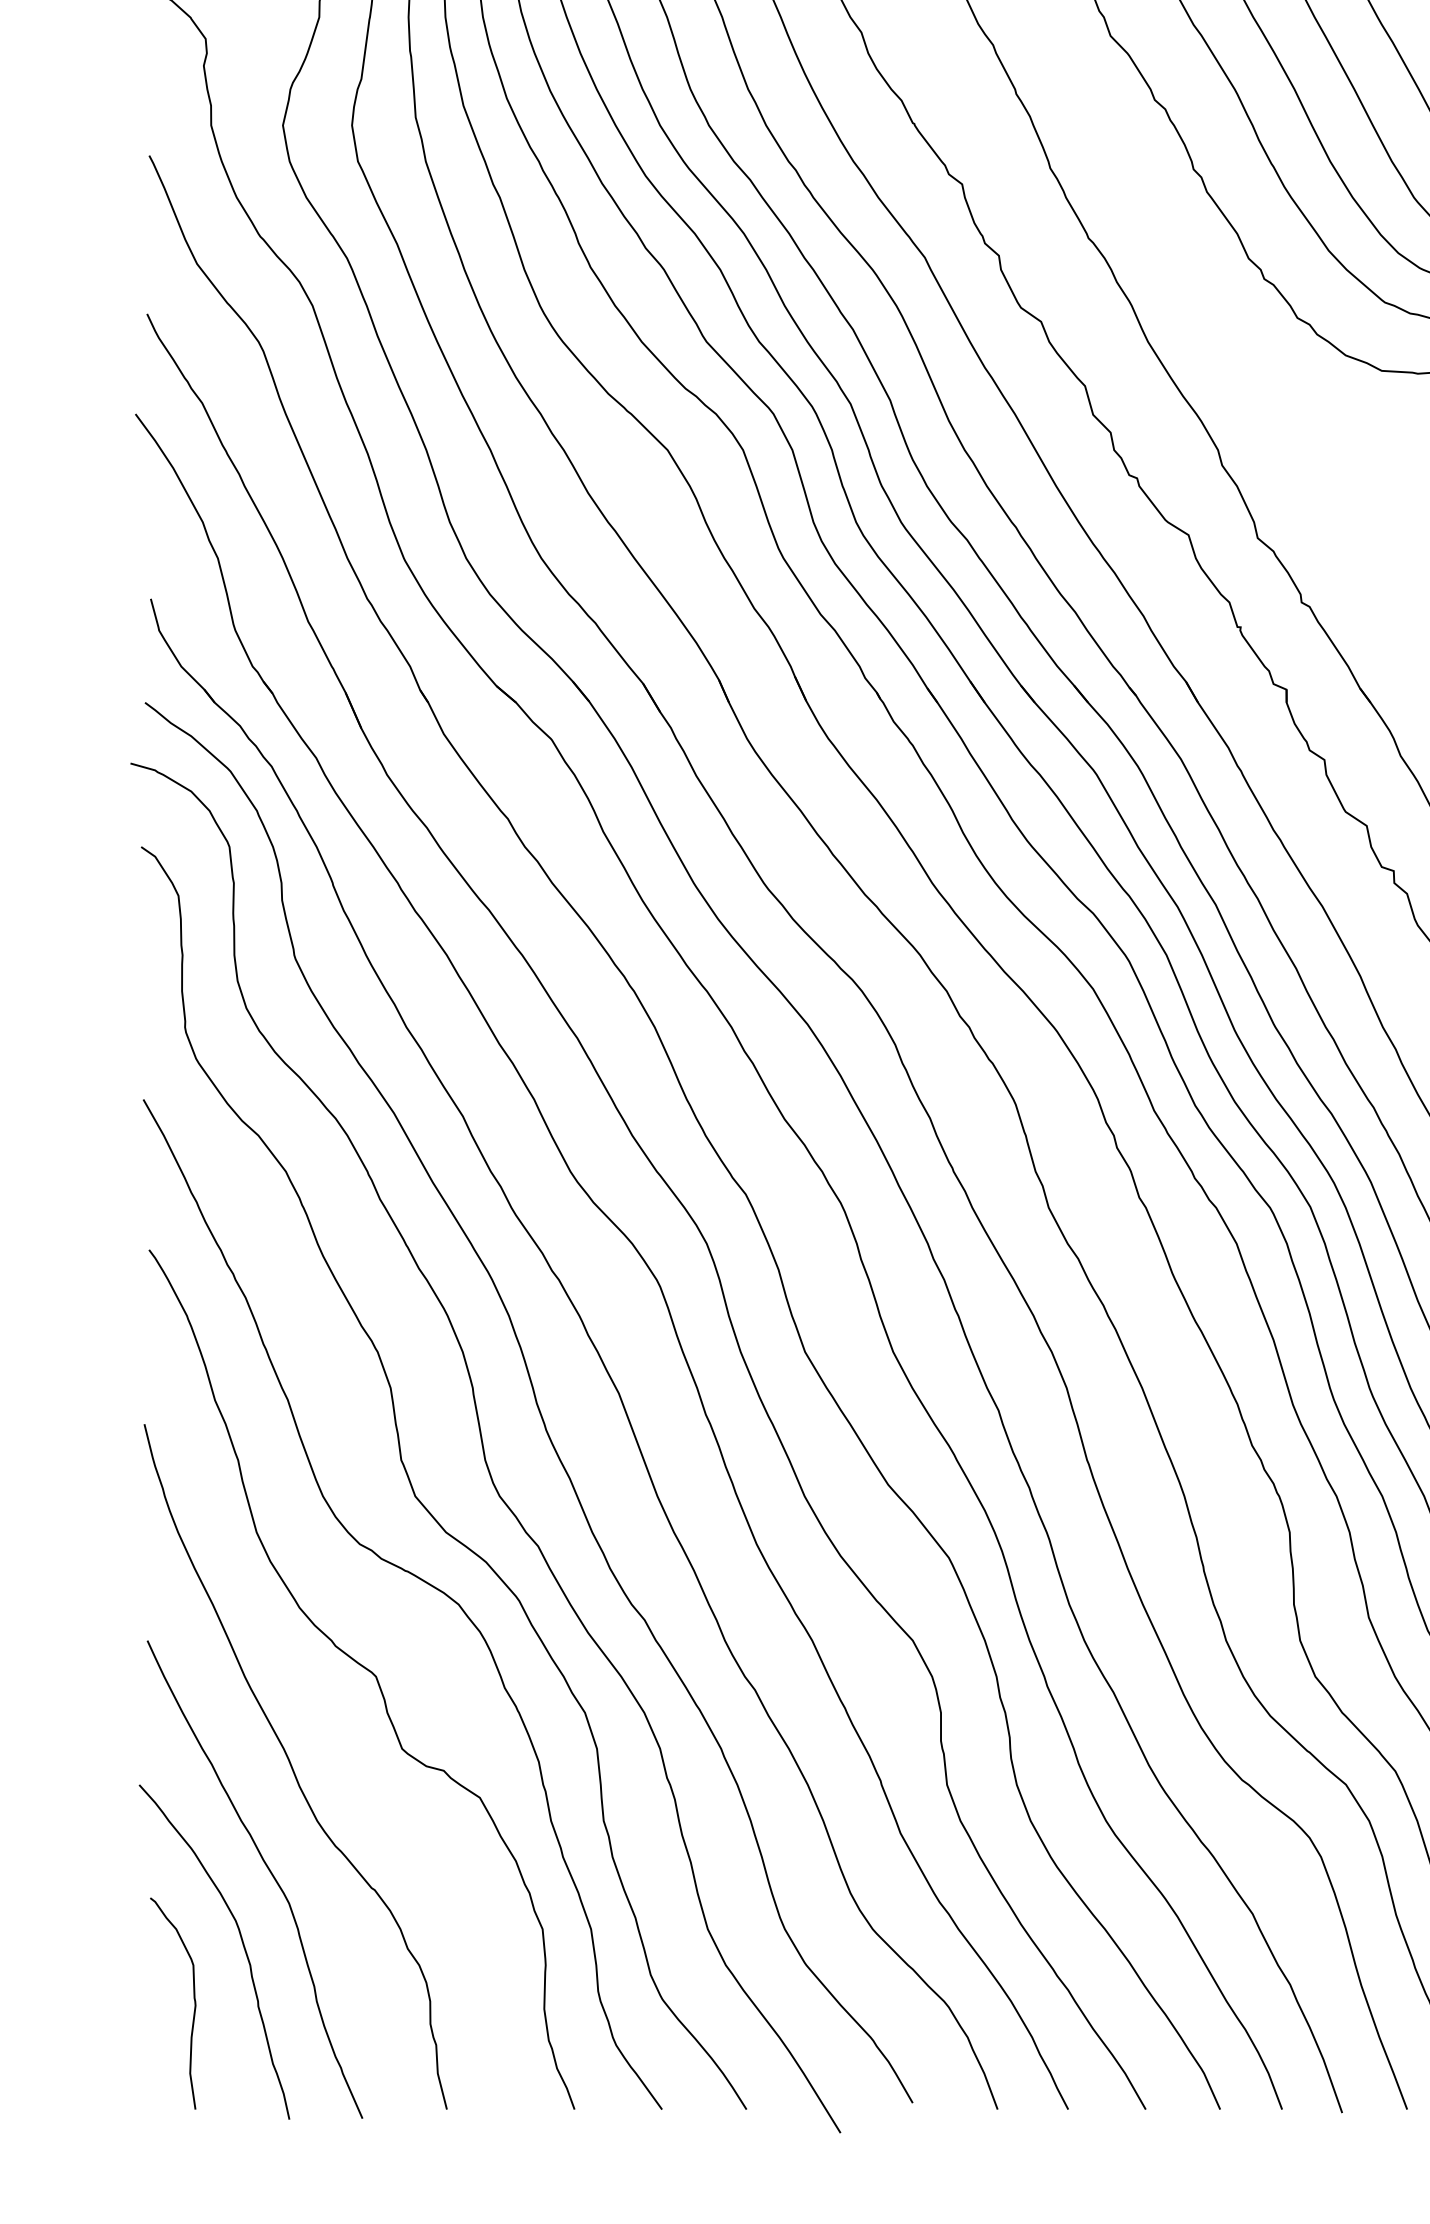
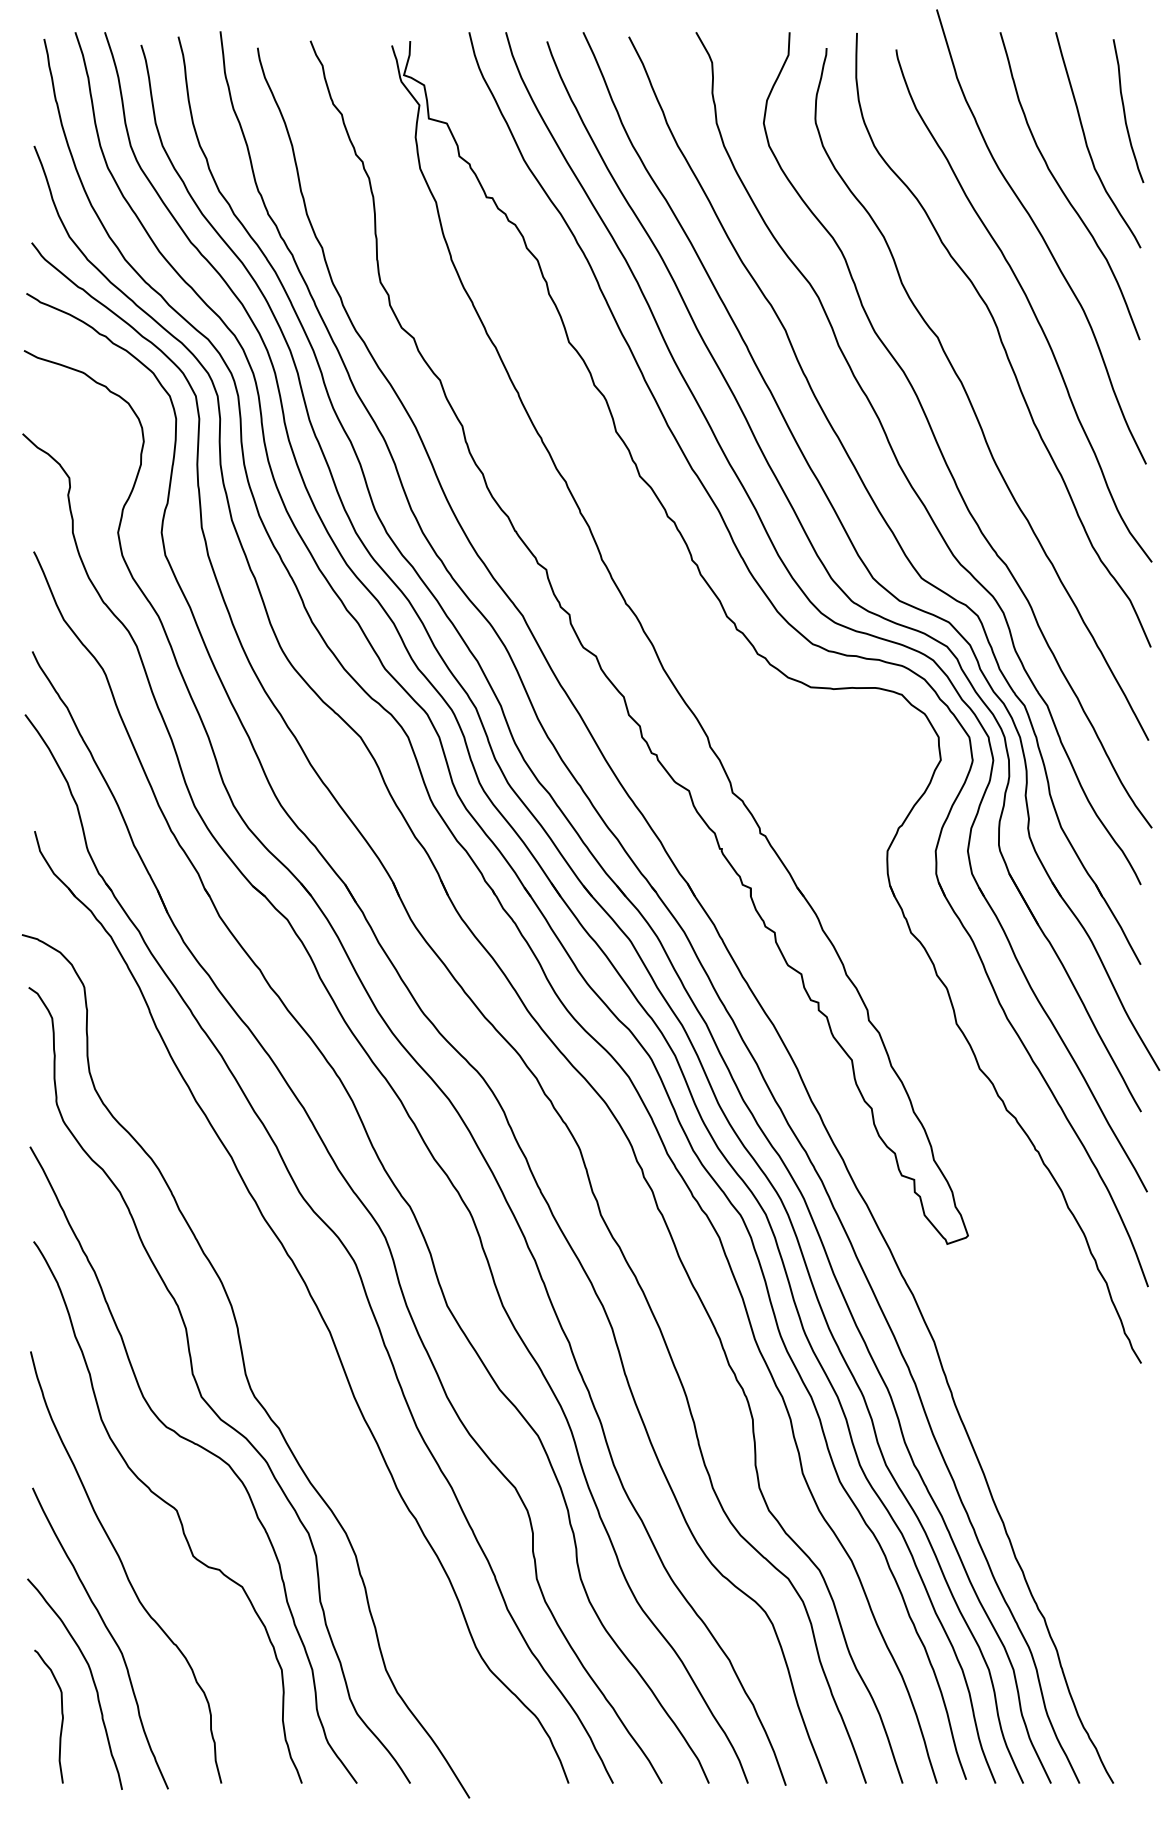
curve: (534, 1400) -> (276, 1336), removed

